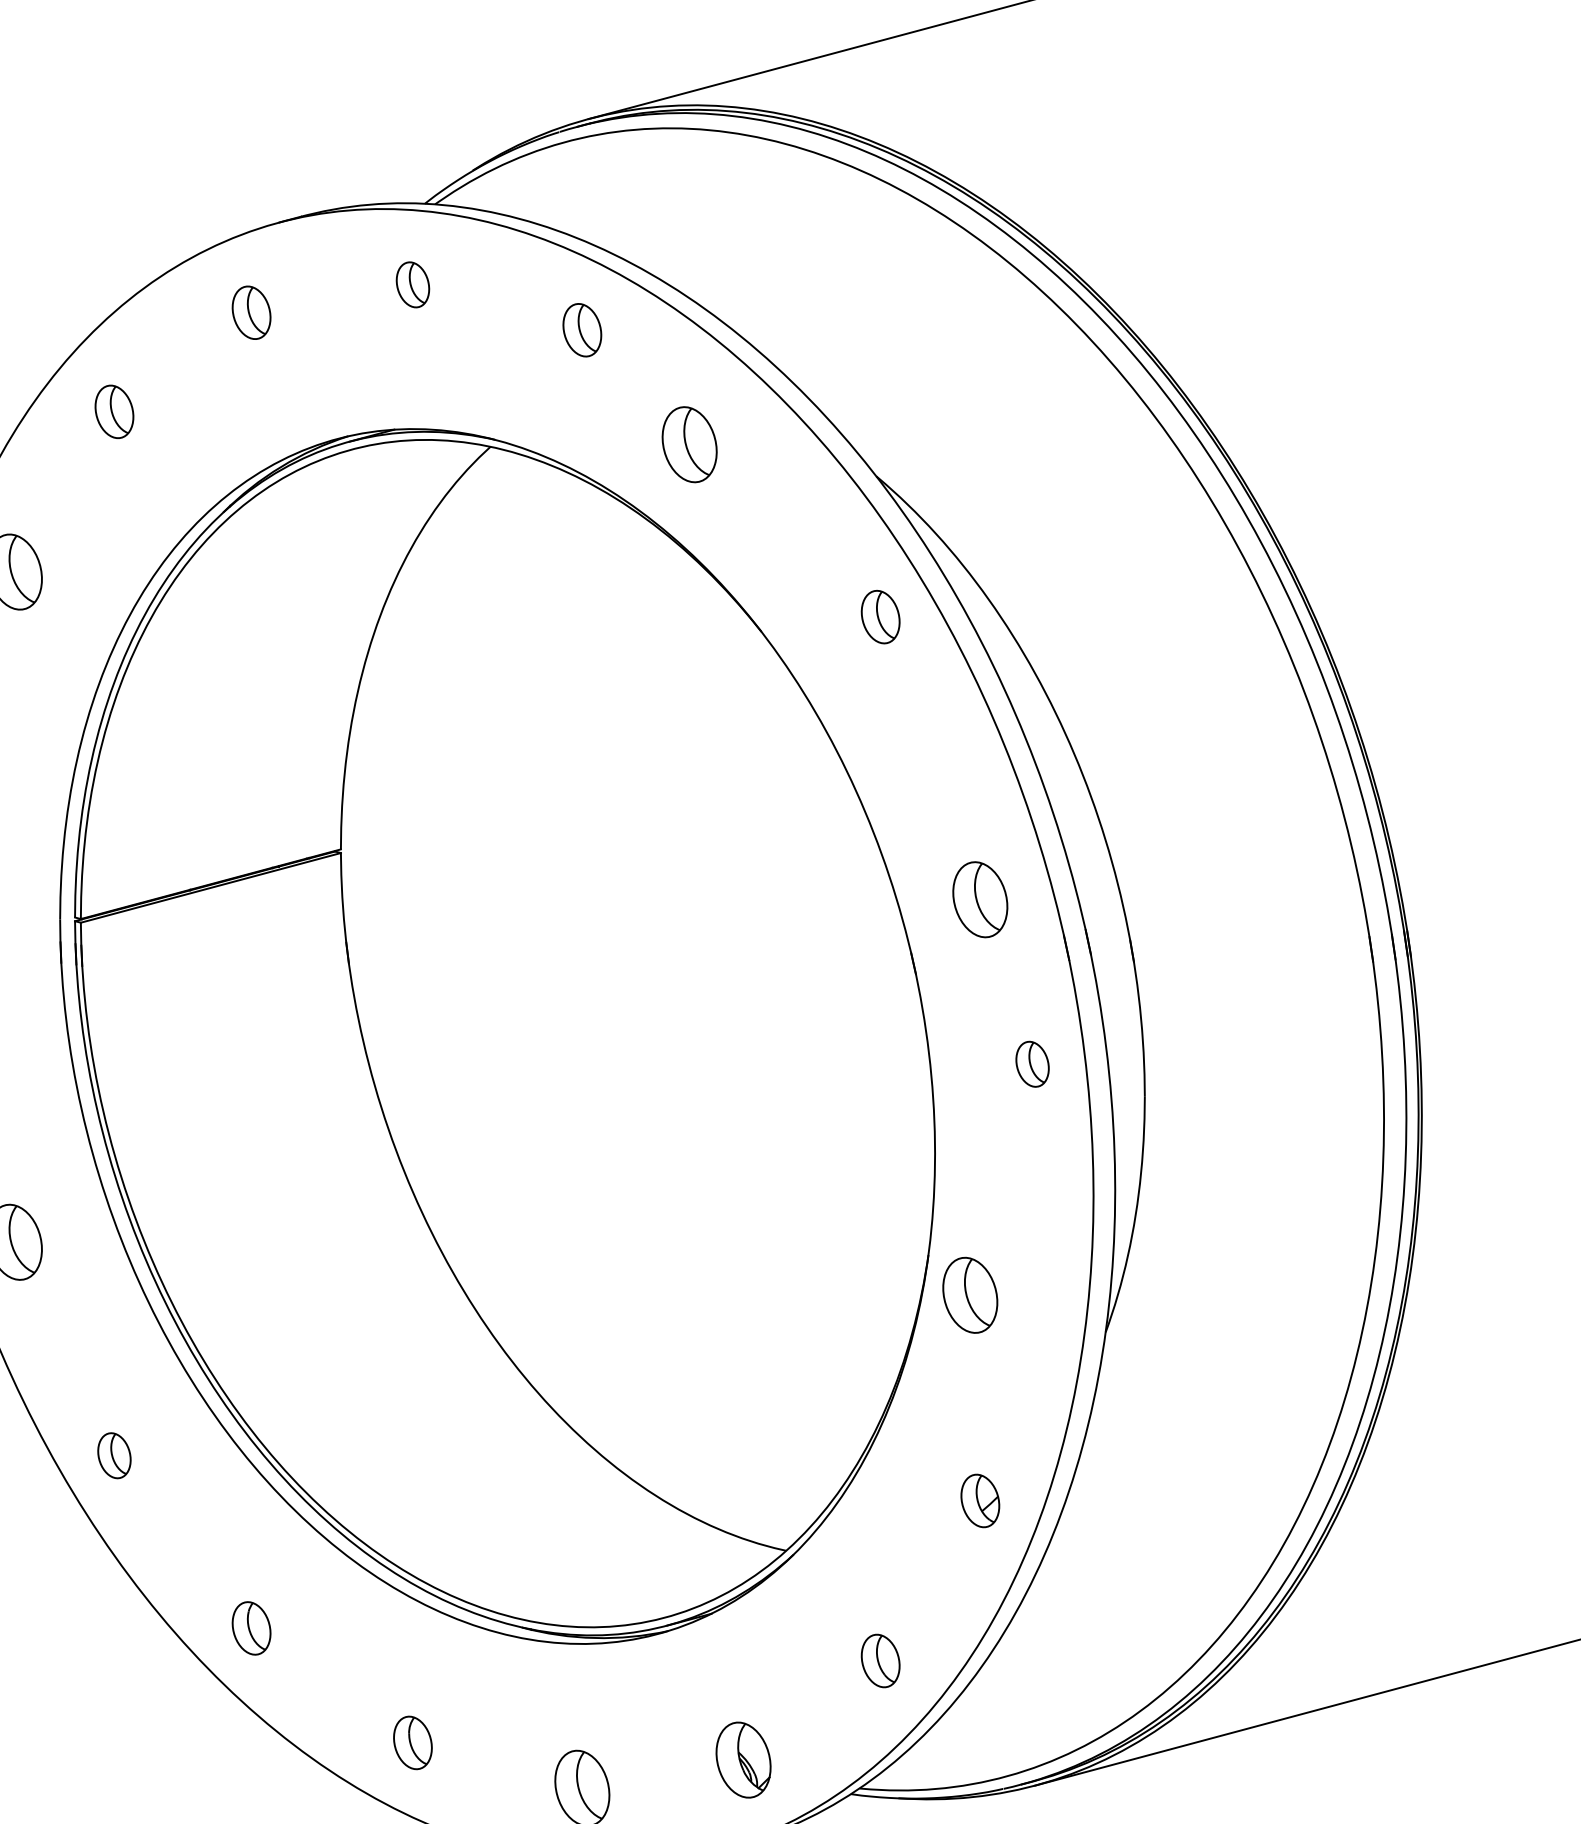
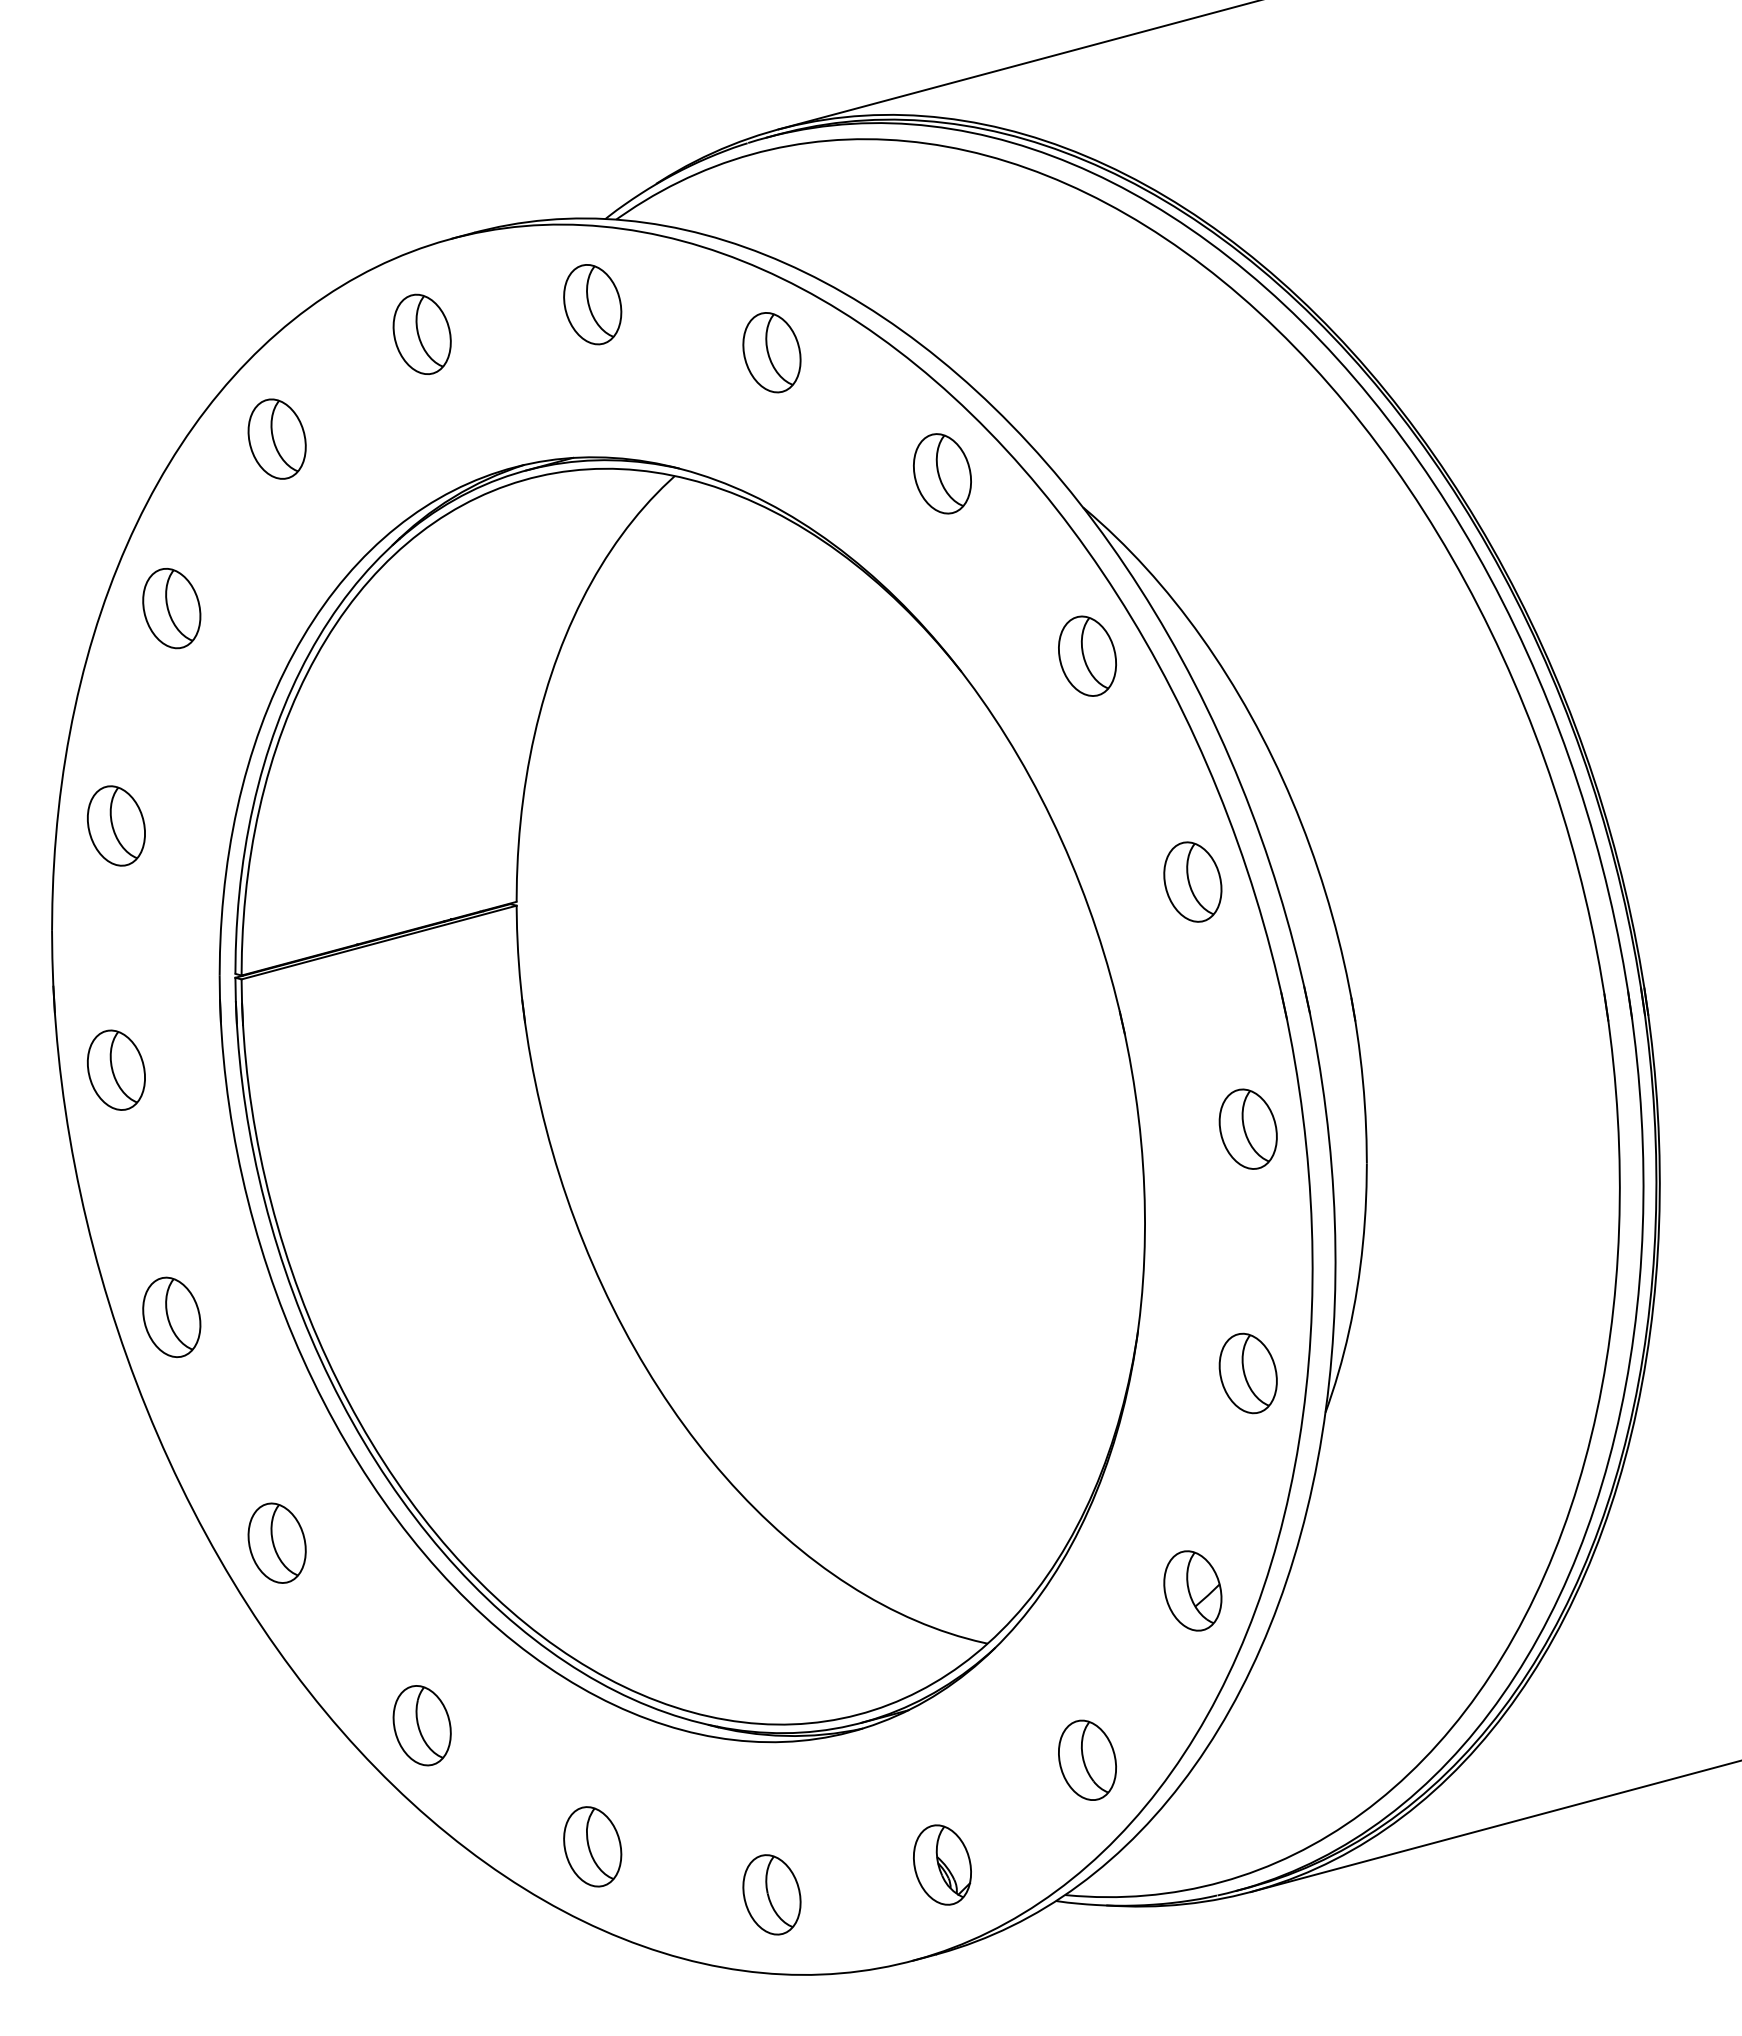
part: (412, 284) -> (592, 304), size x1.67
part: (250, 312) -> (421, 333), size x1.43
part: (581, 329) -> (771, 352), size x1.43
part: (113, 411) -> (276, 438), size x1.43
part: (689, 444) -> (942, 473), moved
part: (880, 616) -> (1087, 655), size x1.43
part: (979, 899) -> (1192, 881), moved
part: (1031, 1063) -> (1247, 1128), size x1.67
part: (969, 1295) -> (1247, 1373), moved
part: (113, 1455) -> (276, 1542), size x1.67
part: (979, 1500) -> (1192, 1590), size x1.43
part: (250, 1628) -> (421, 1725), size x1.43
part: (880, 1660) -> (1087, 1759), size x1.43
part: (412, 1742) -> (592, 1846), size x1.43

